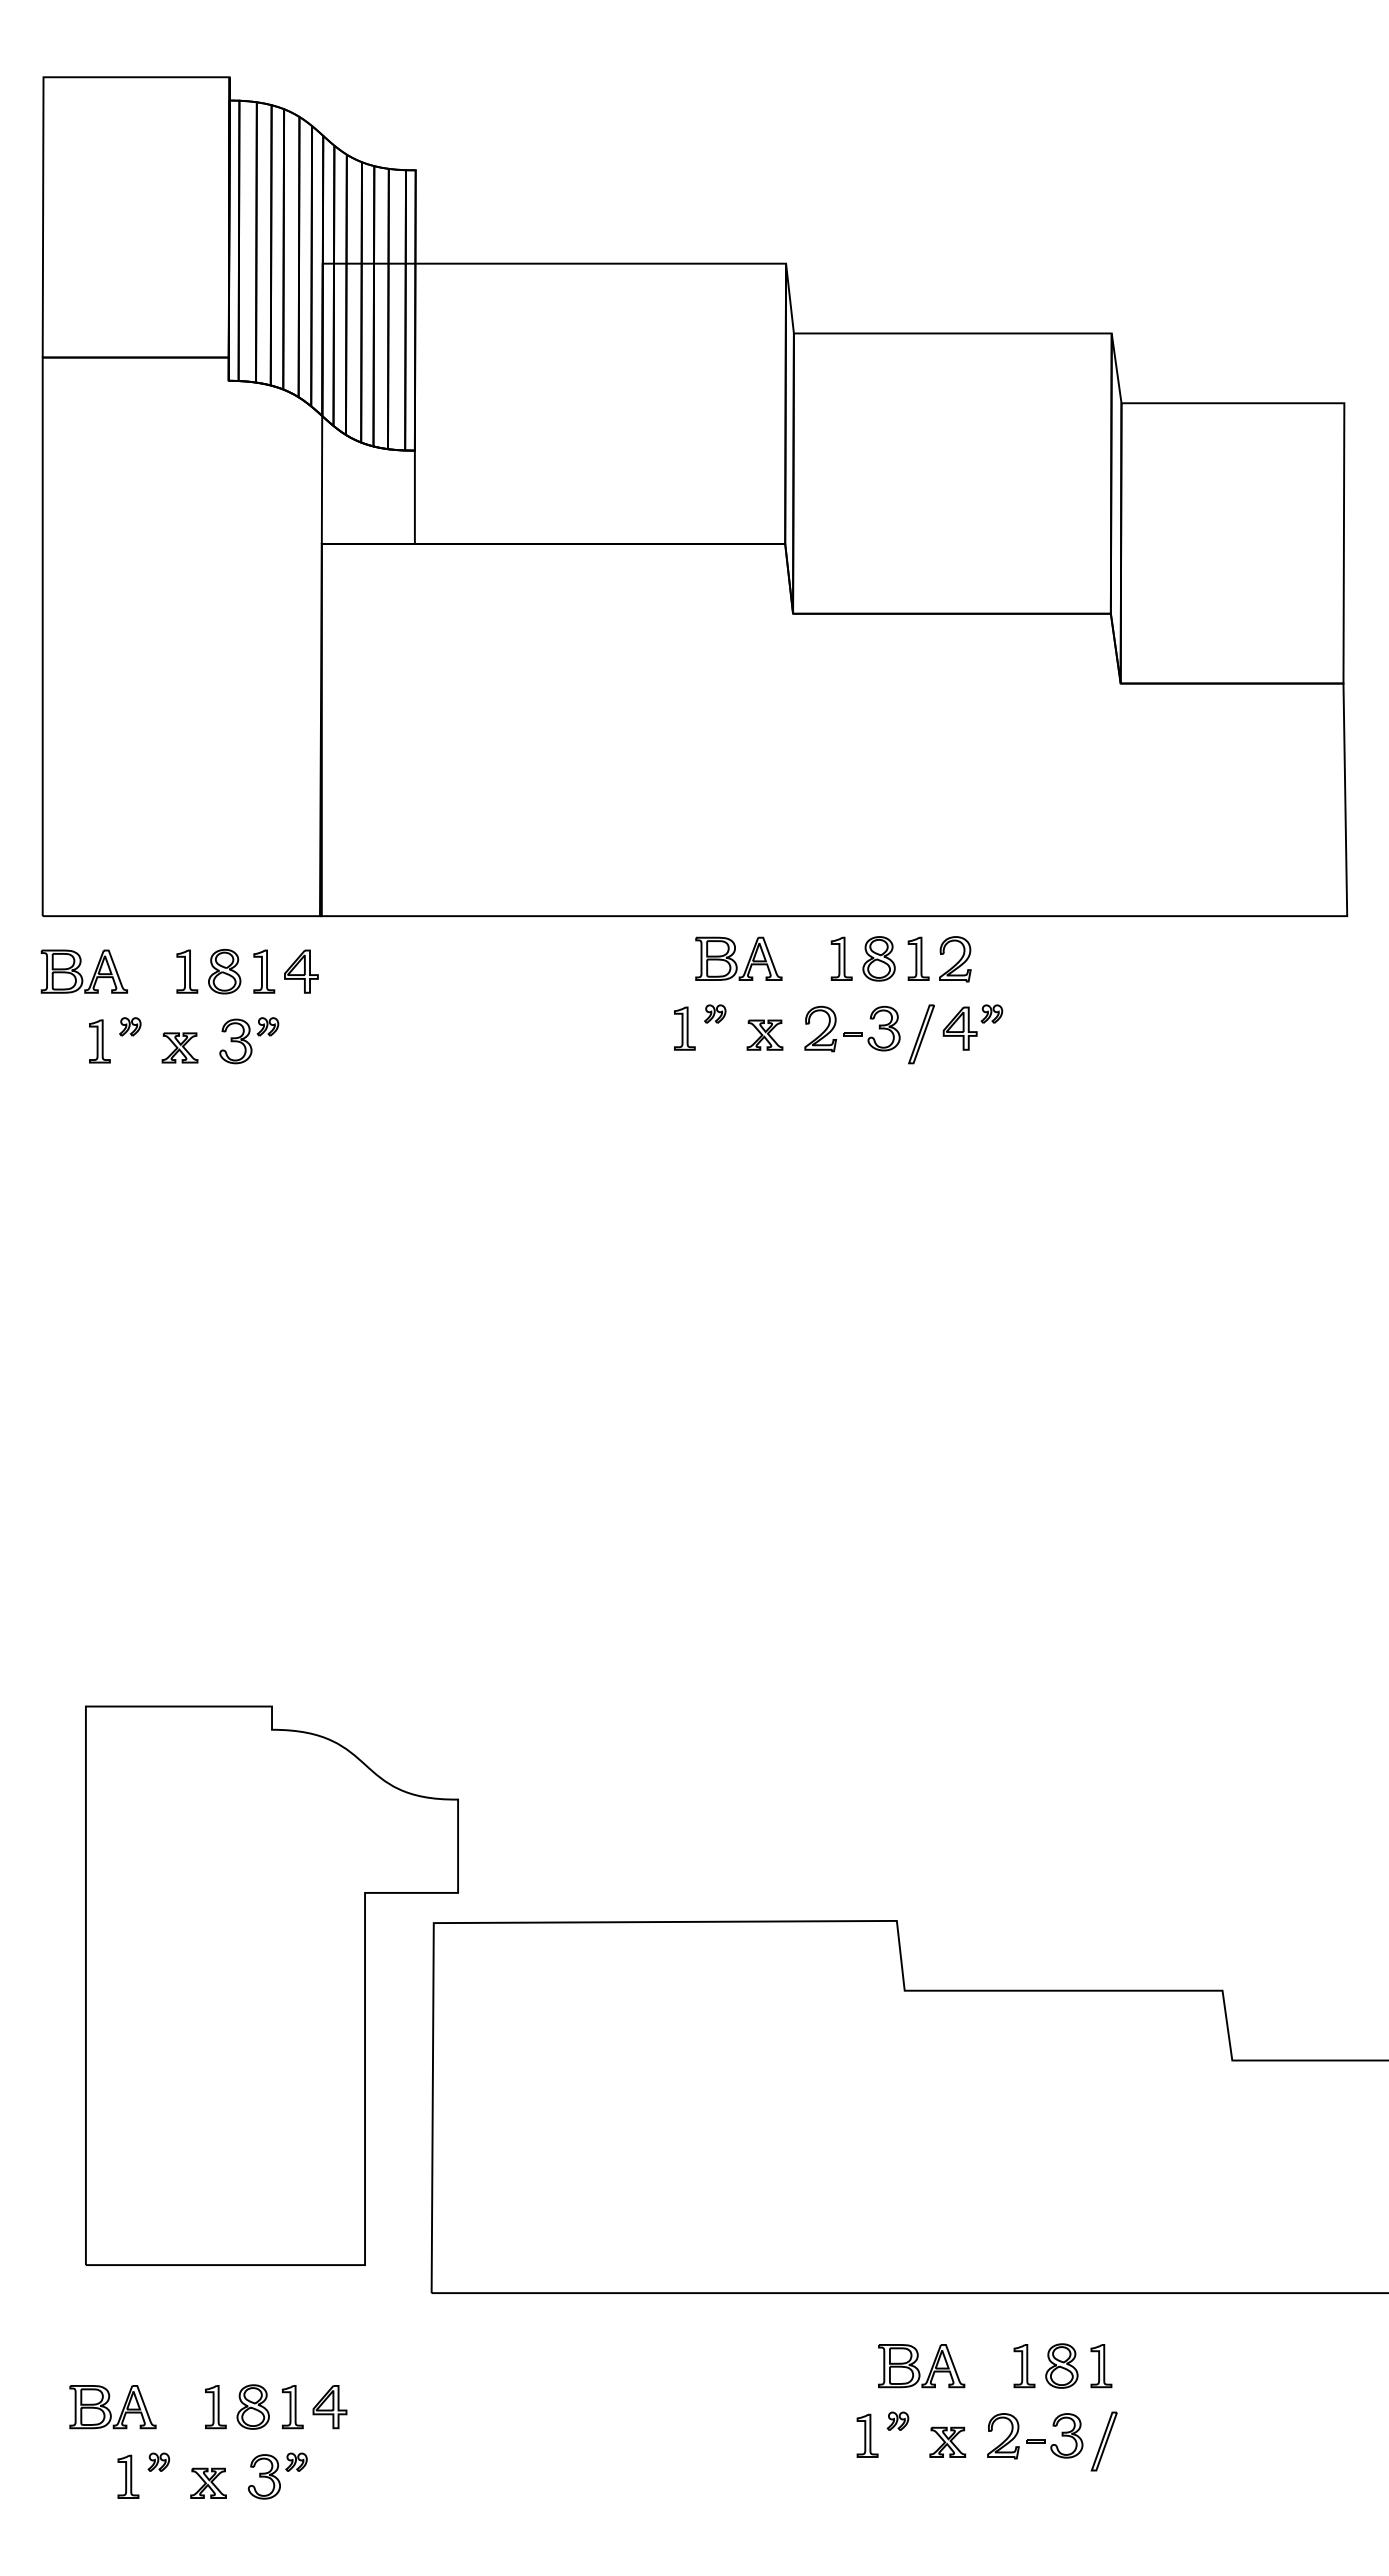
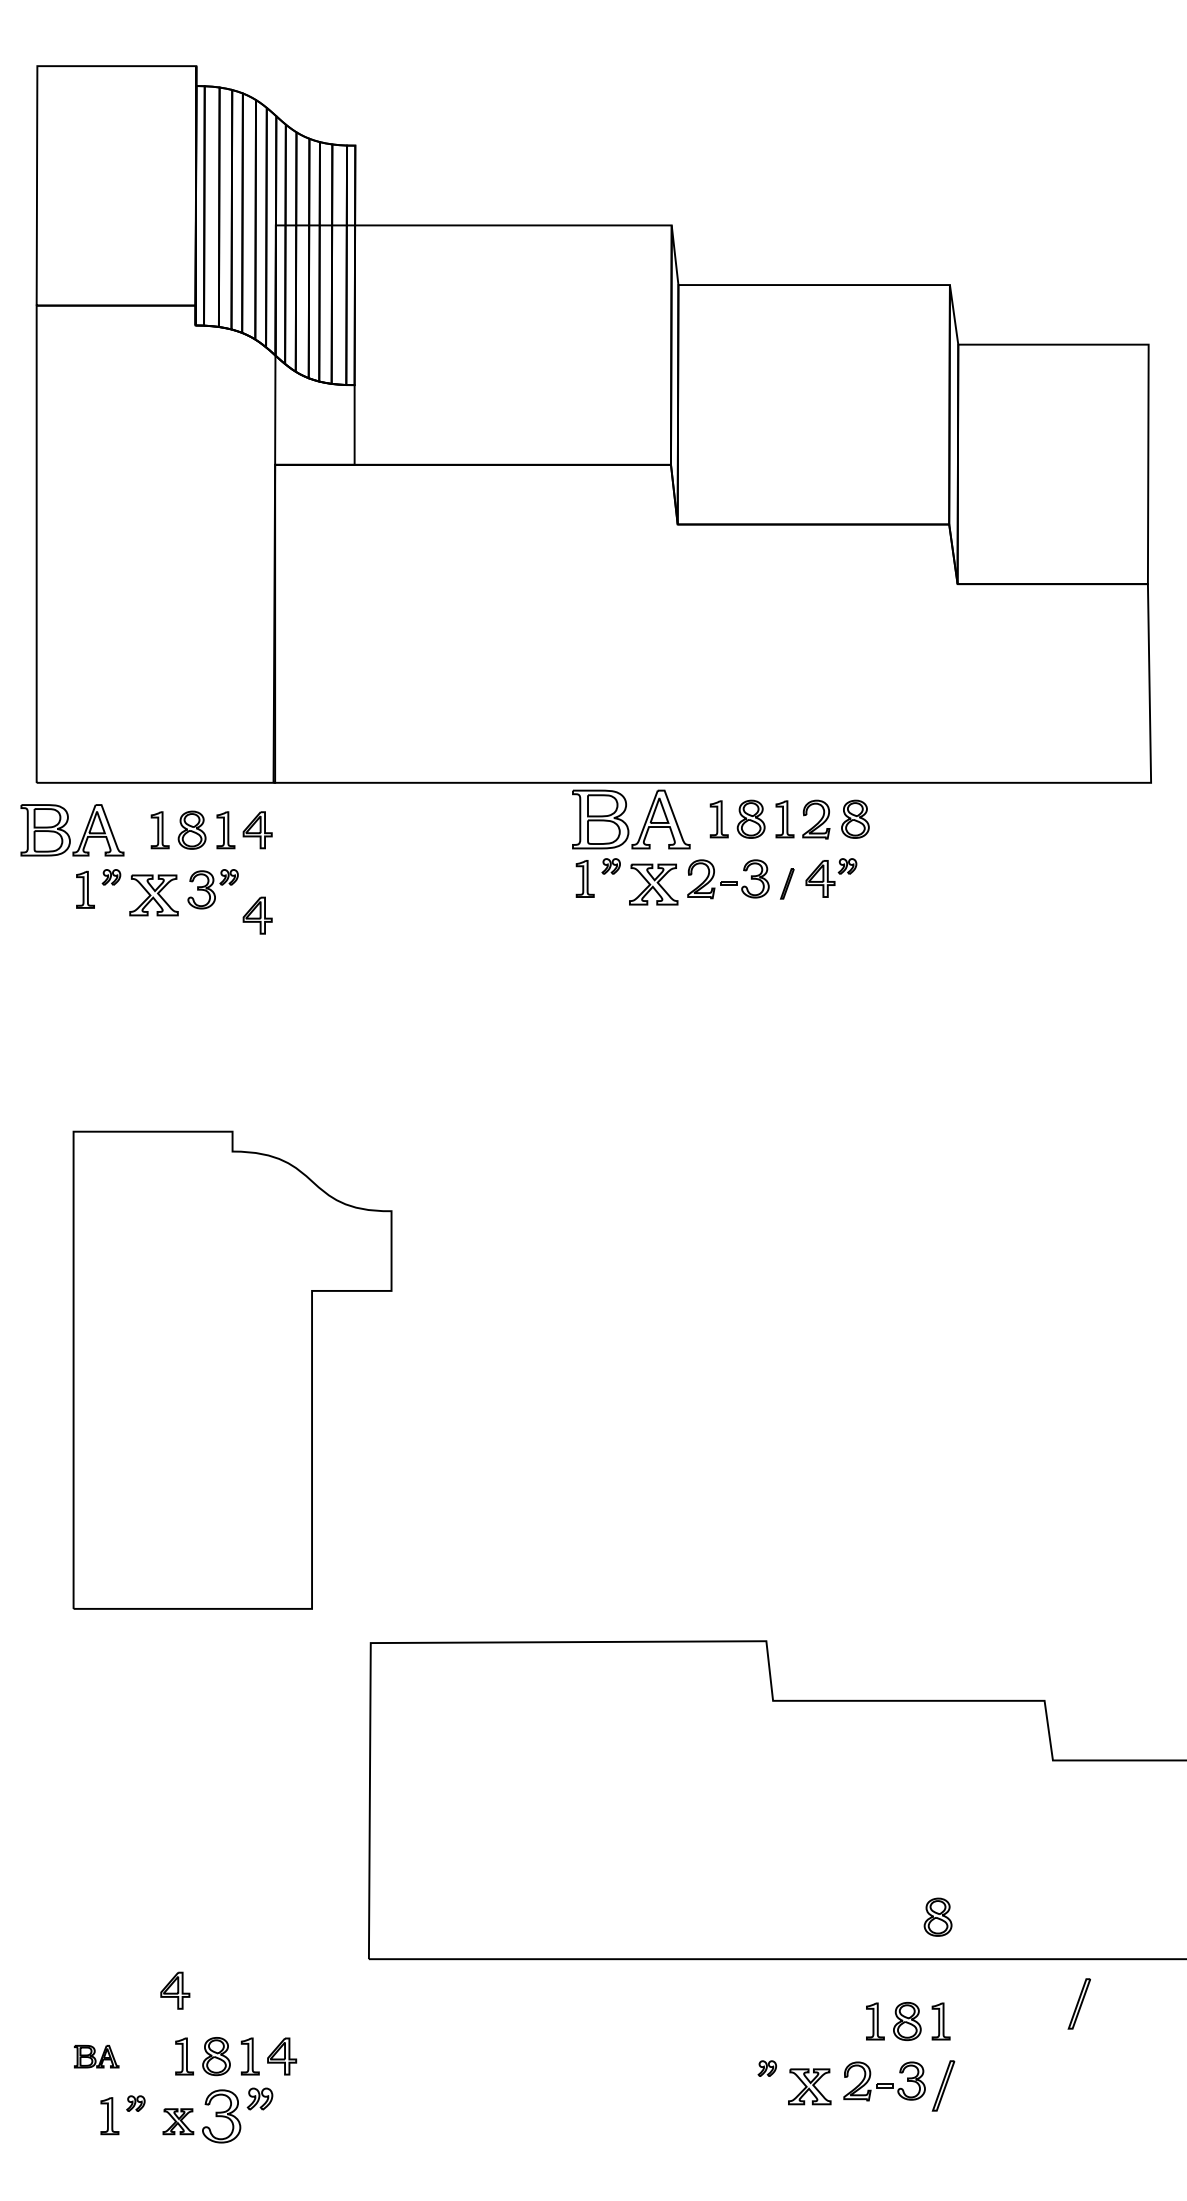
part: (738, 958) -> (631, 819), size x1.6
part: (1000, 958) -> (854, 819), added
part: (83, 971) -> (71, 830), size x1.4
part: (764, 1034) -> (653, 883), size x1.6
part: (921, 1034) -> (787, 883), size x0.6
part: (179, 1047) -> (153, 895), size x1.6
part: (301, 1071) -> (257, 915), added
part: (271, 1985) -> (232, 1370), moved
part: (1097, 2243) -> (937, 1916), added
part: (204, 2330) -> (174, 1991), added
part: (1262, 2345) -> (1078, 2003), added
part: (921, 2366) -> (787, 2021), removed
part: (112, 2407) -> (96, 2056), size x0.6
part: (867, 2435) -> (741, 2080), removed
part: (947, 2441) -> (809, 2085), size x1.4
part: (277, 2475) -> (237, 2114), size x1.4

